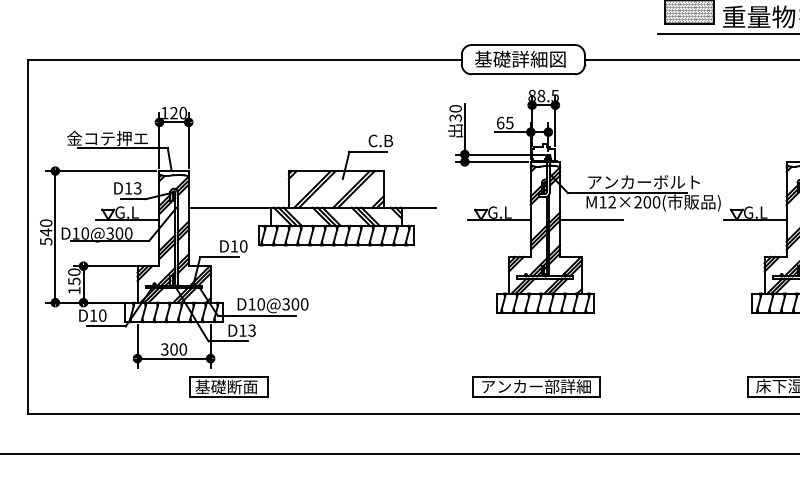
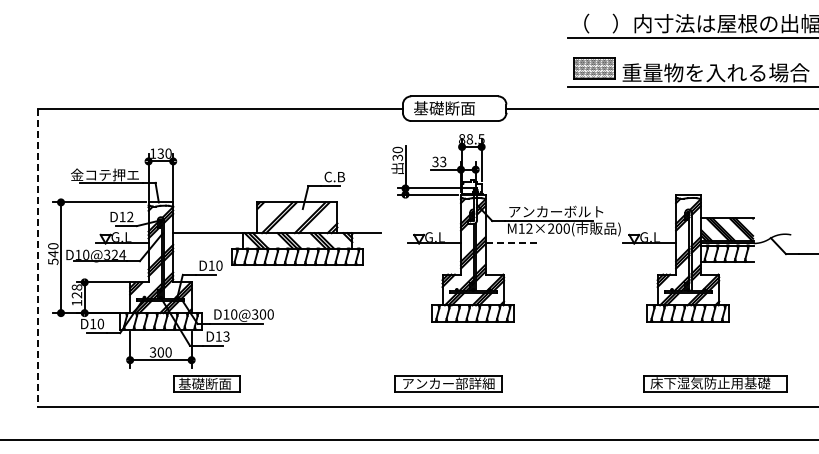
text: (538, 59) -> (467, 108), 基礎詳細図 -> 基礎断面
text: (173, 112) -> (160, 153), 120 -> 130
text: (505, 122) -> (439, 161), 65 -> 33
text: (137, 189) -> (130, 217), D13 -> D12
line: (592, 219) -> (512, 243), solid -> dashed
text: (123, 233) -> (118, 254), D10@300 -> D10@324
line: (28, 236) -> (38, 257), solid -> dashed
text: (73, 276) -> (76, 291), 150 -> 128
part: (536, 386) -> (448, 383), moved

